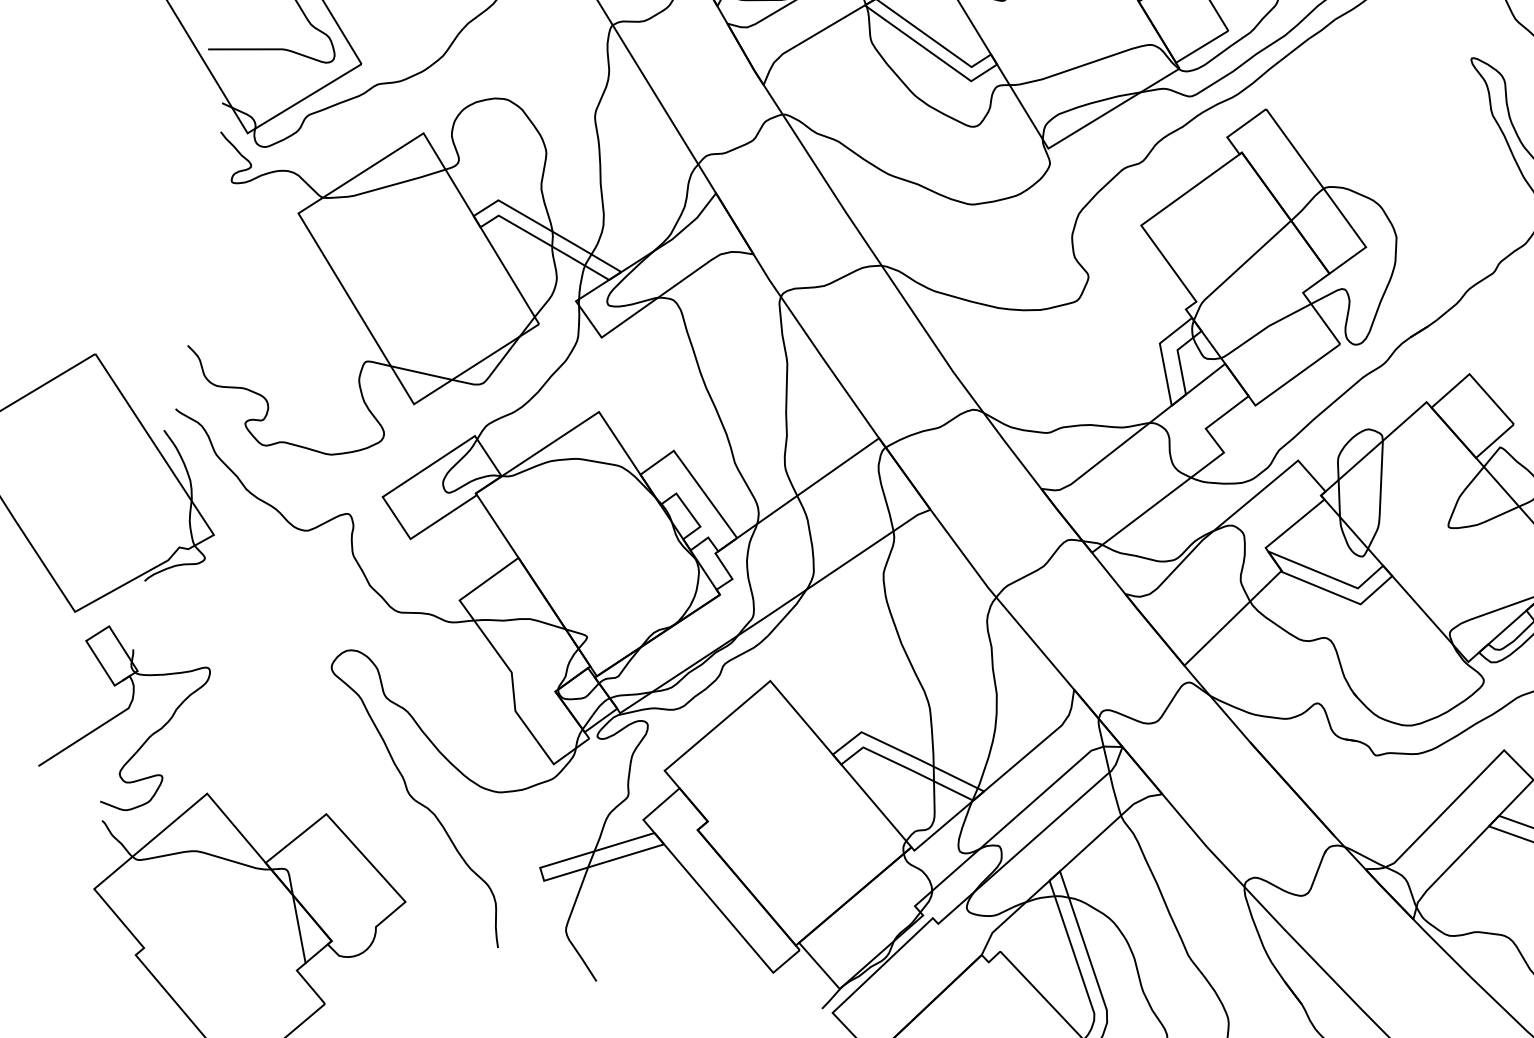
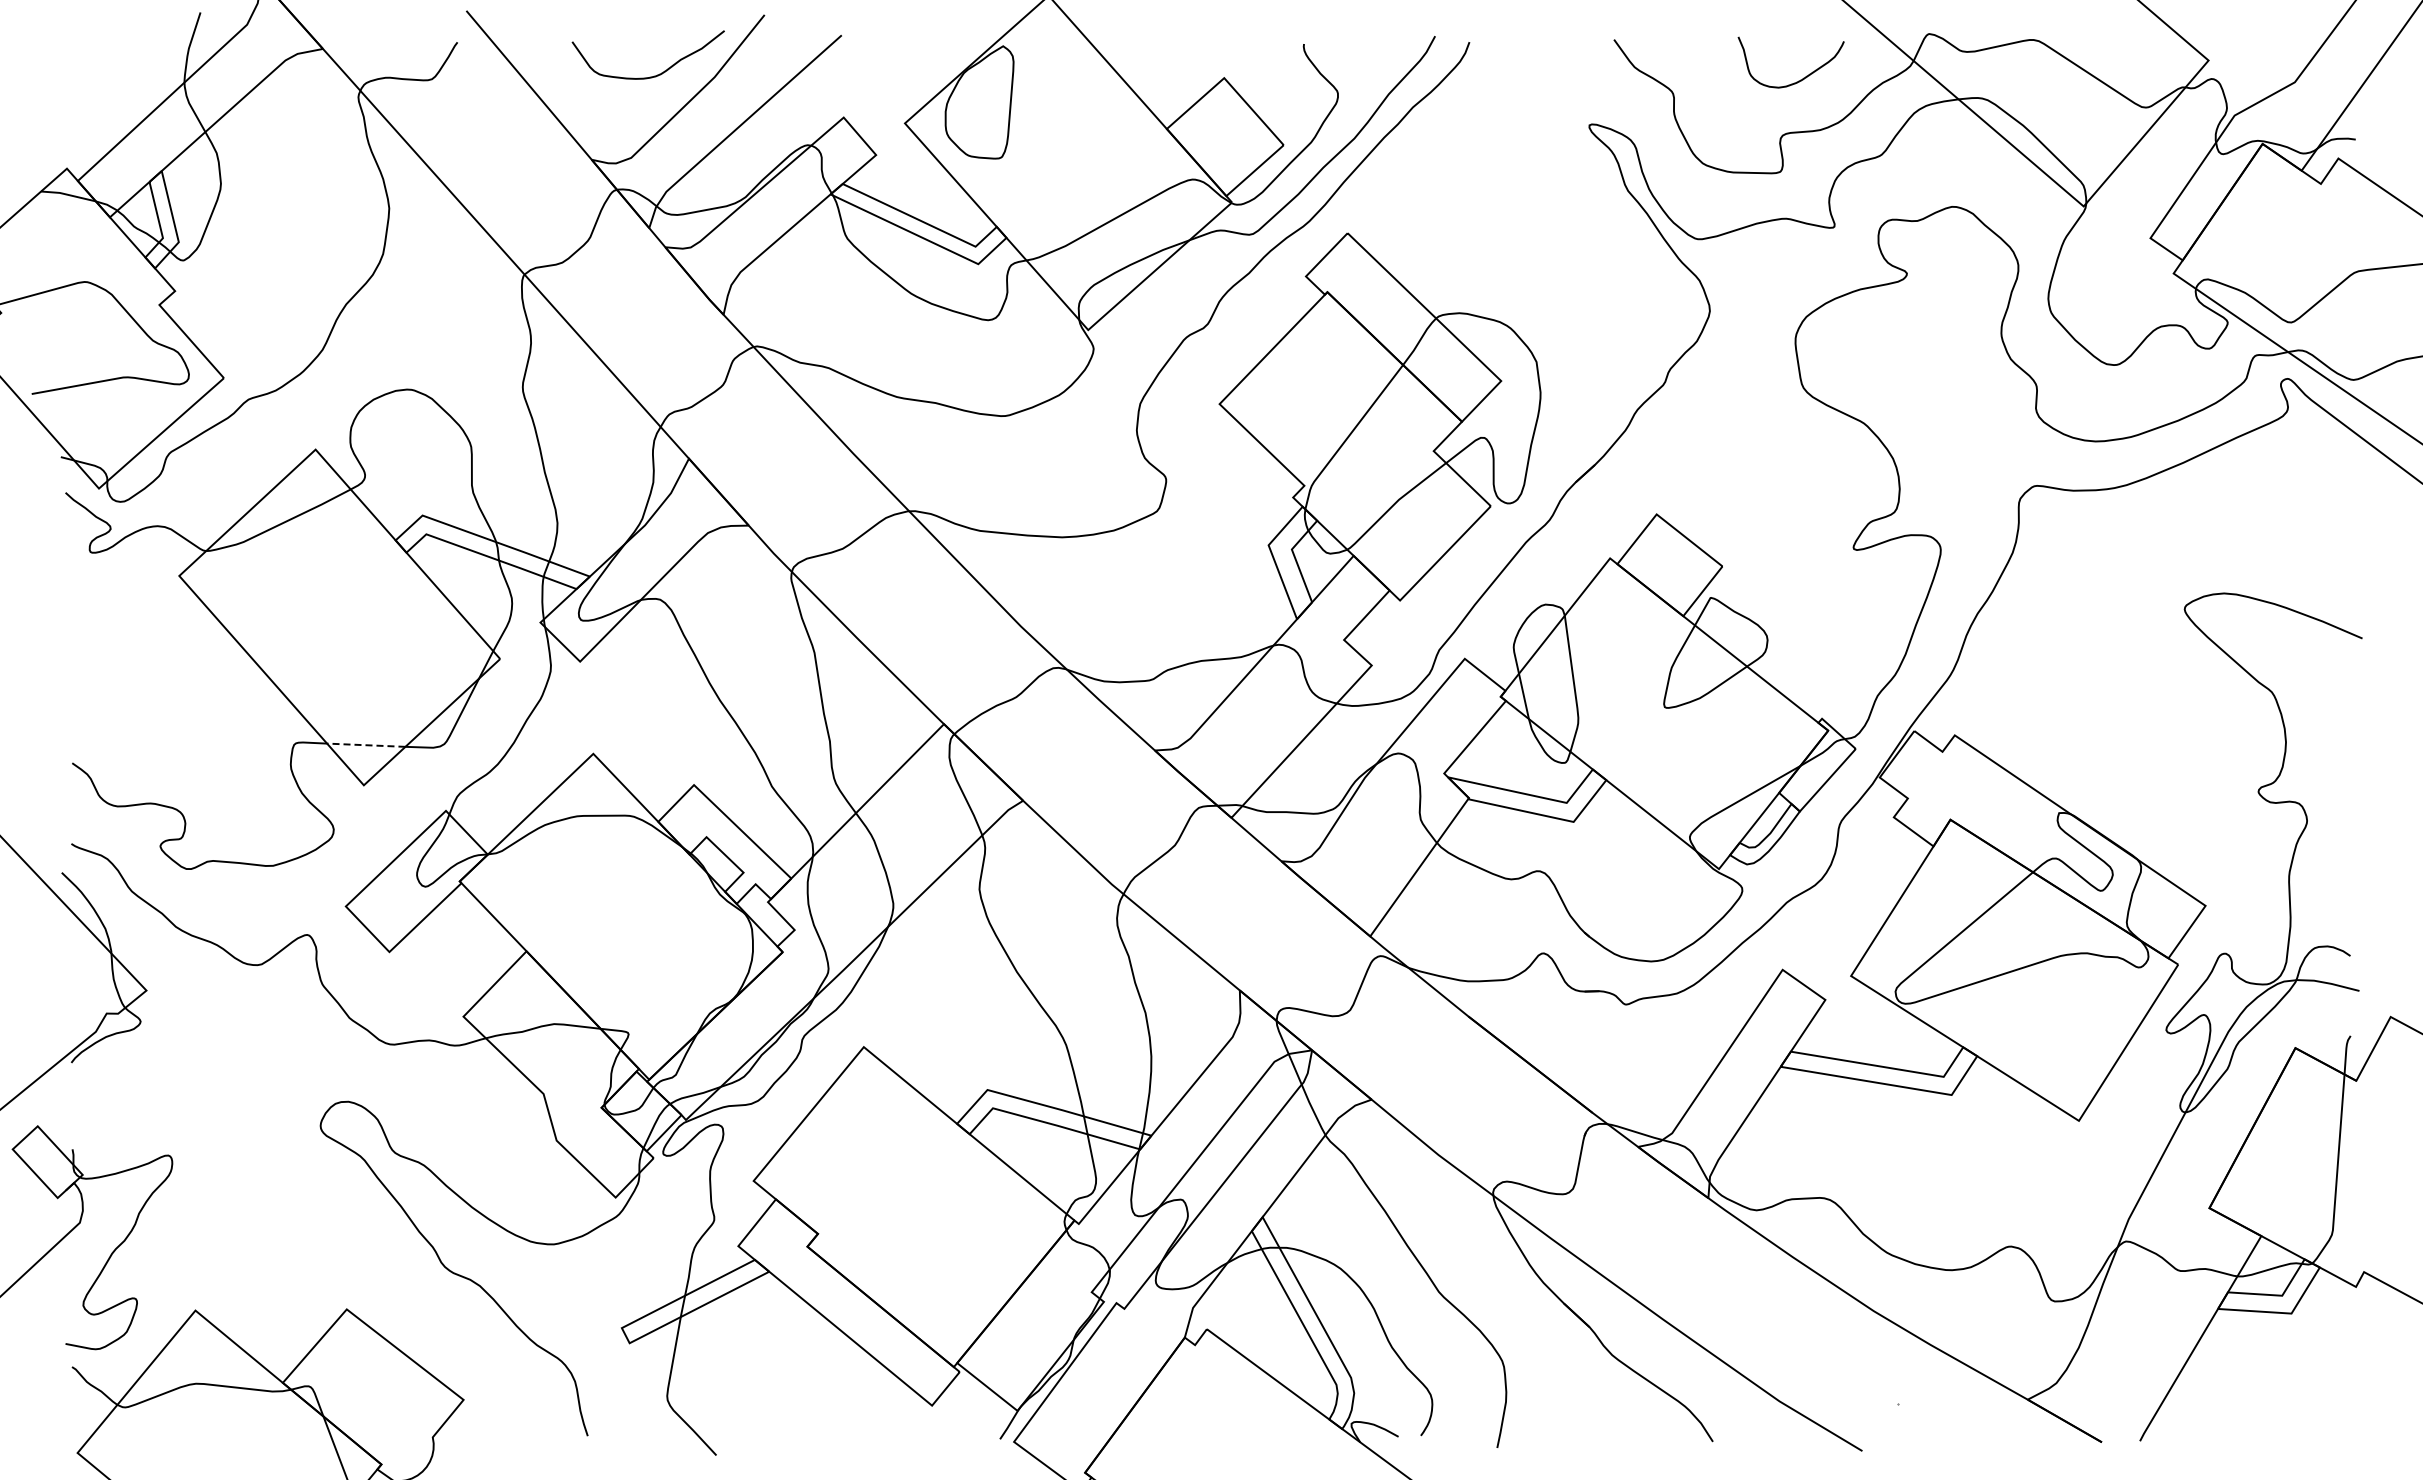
line: (420, 373) -> (365, 745), solid -> dashed

